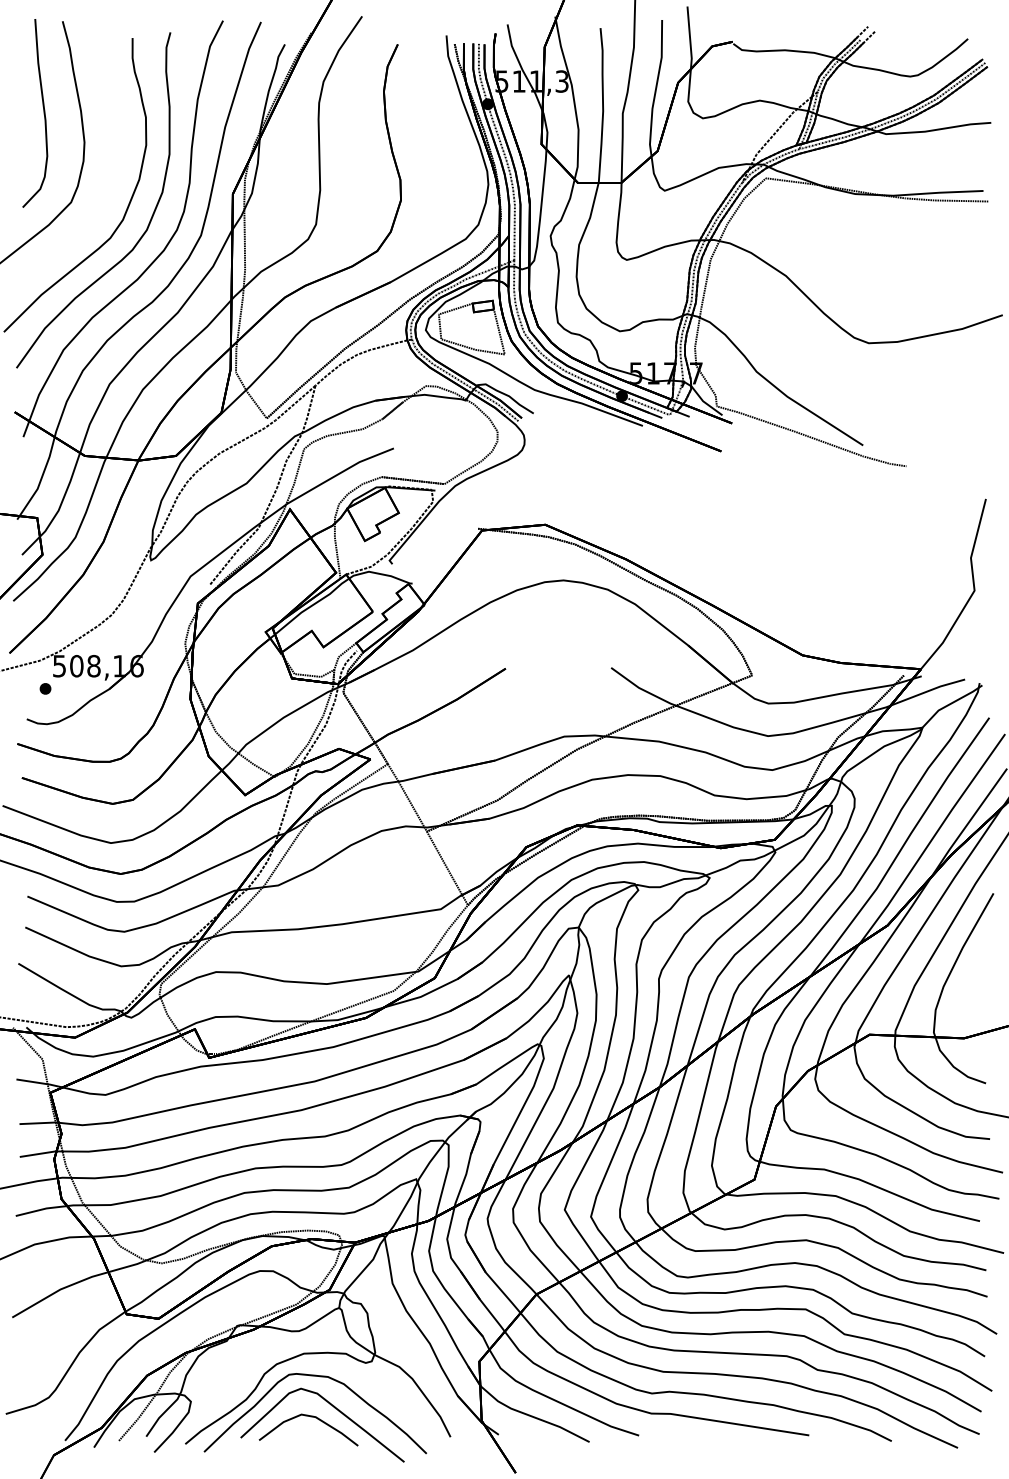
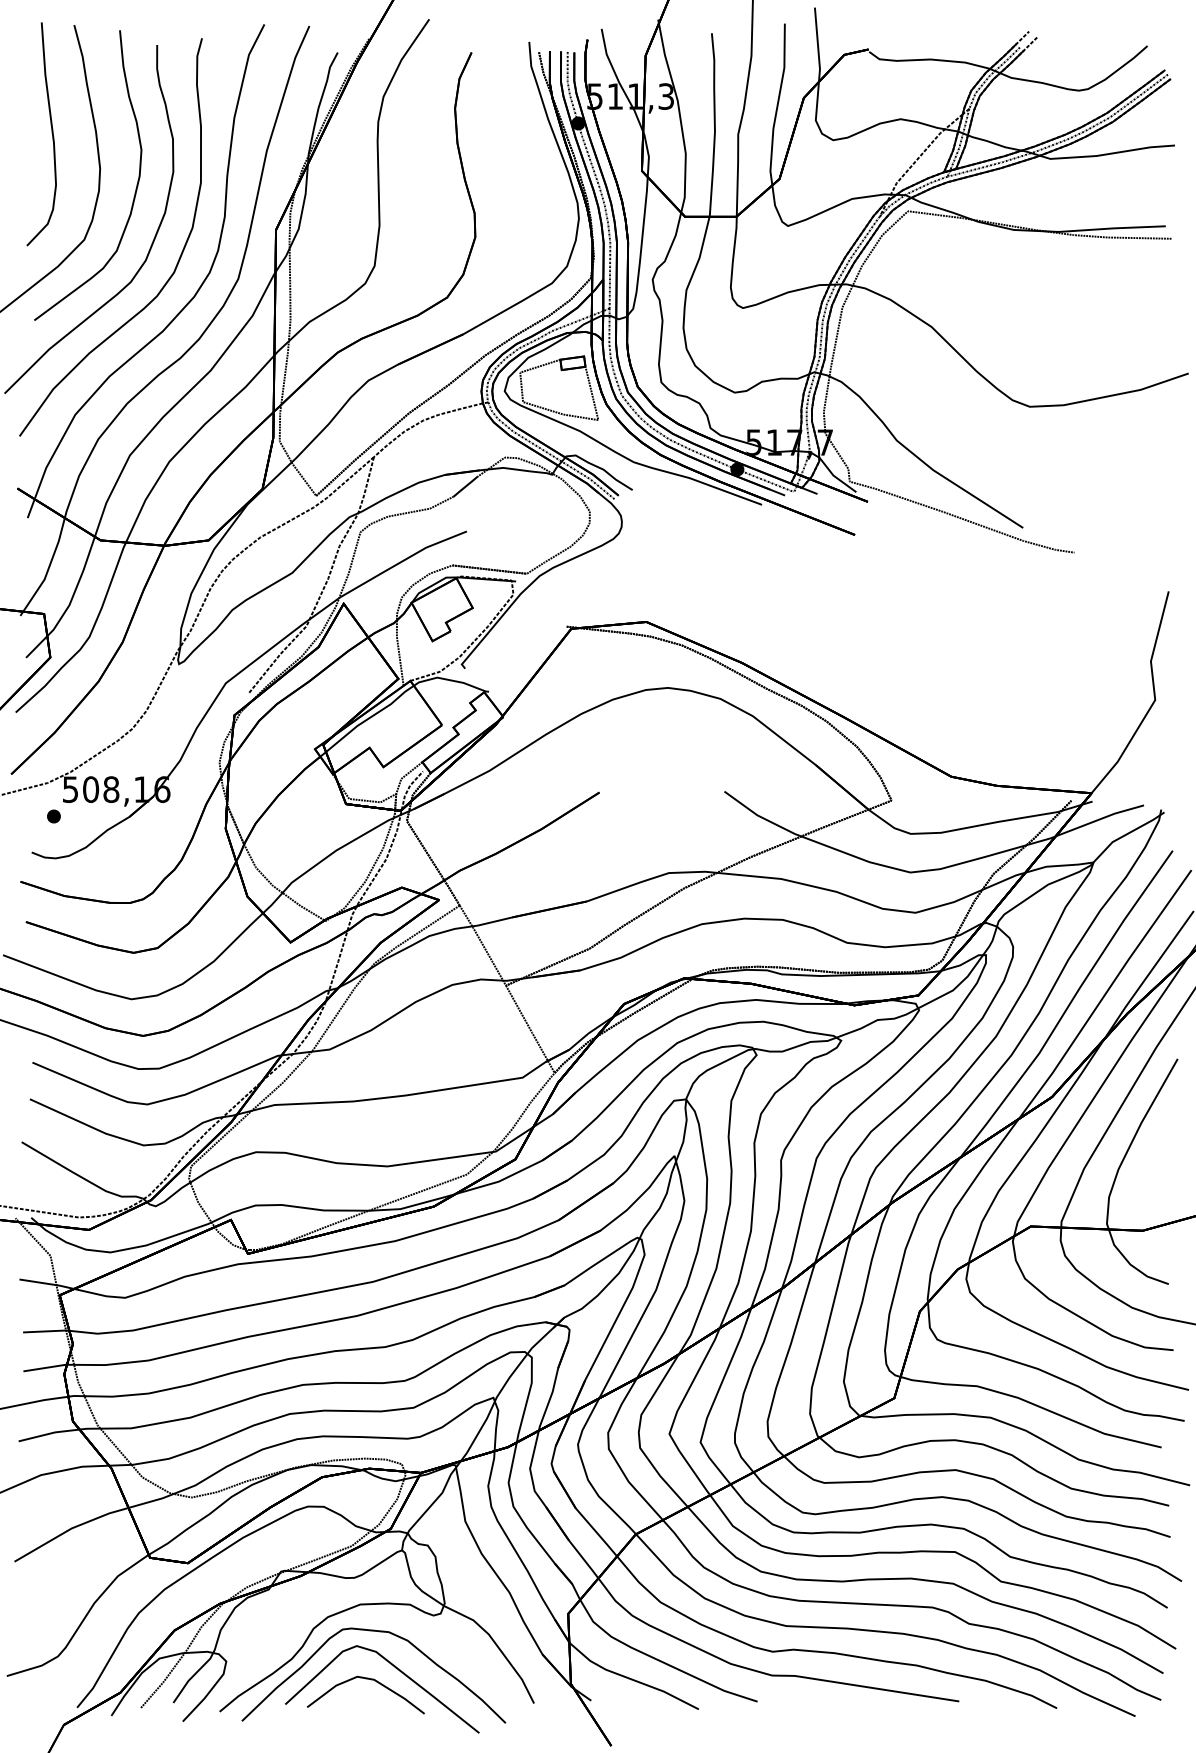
part: (114, 159) -> (135, 188), added

